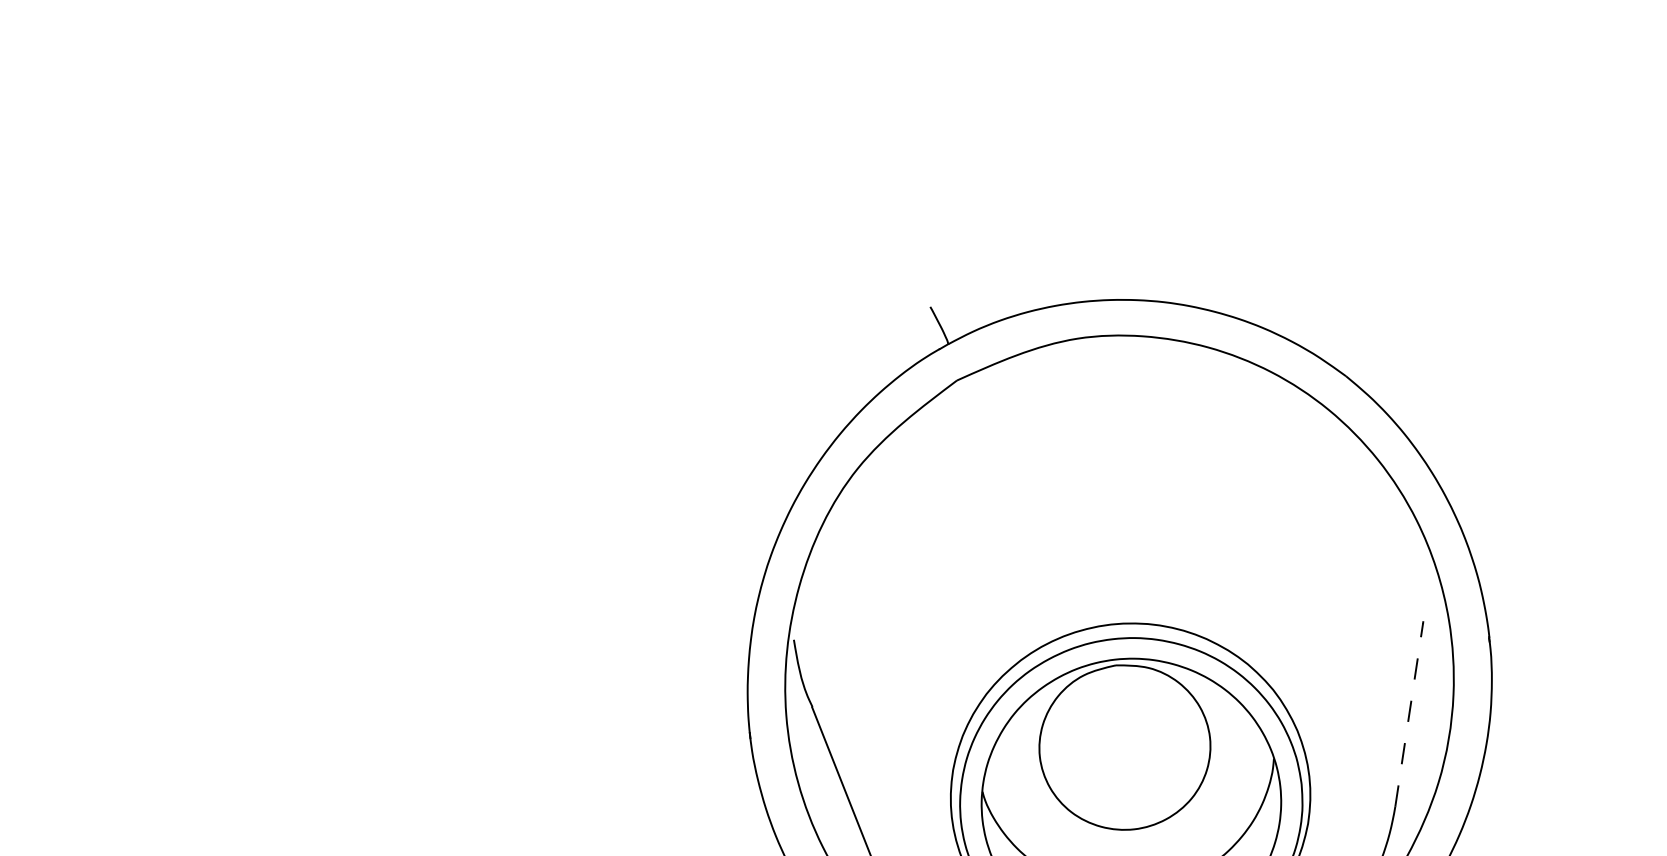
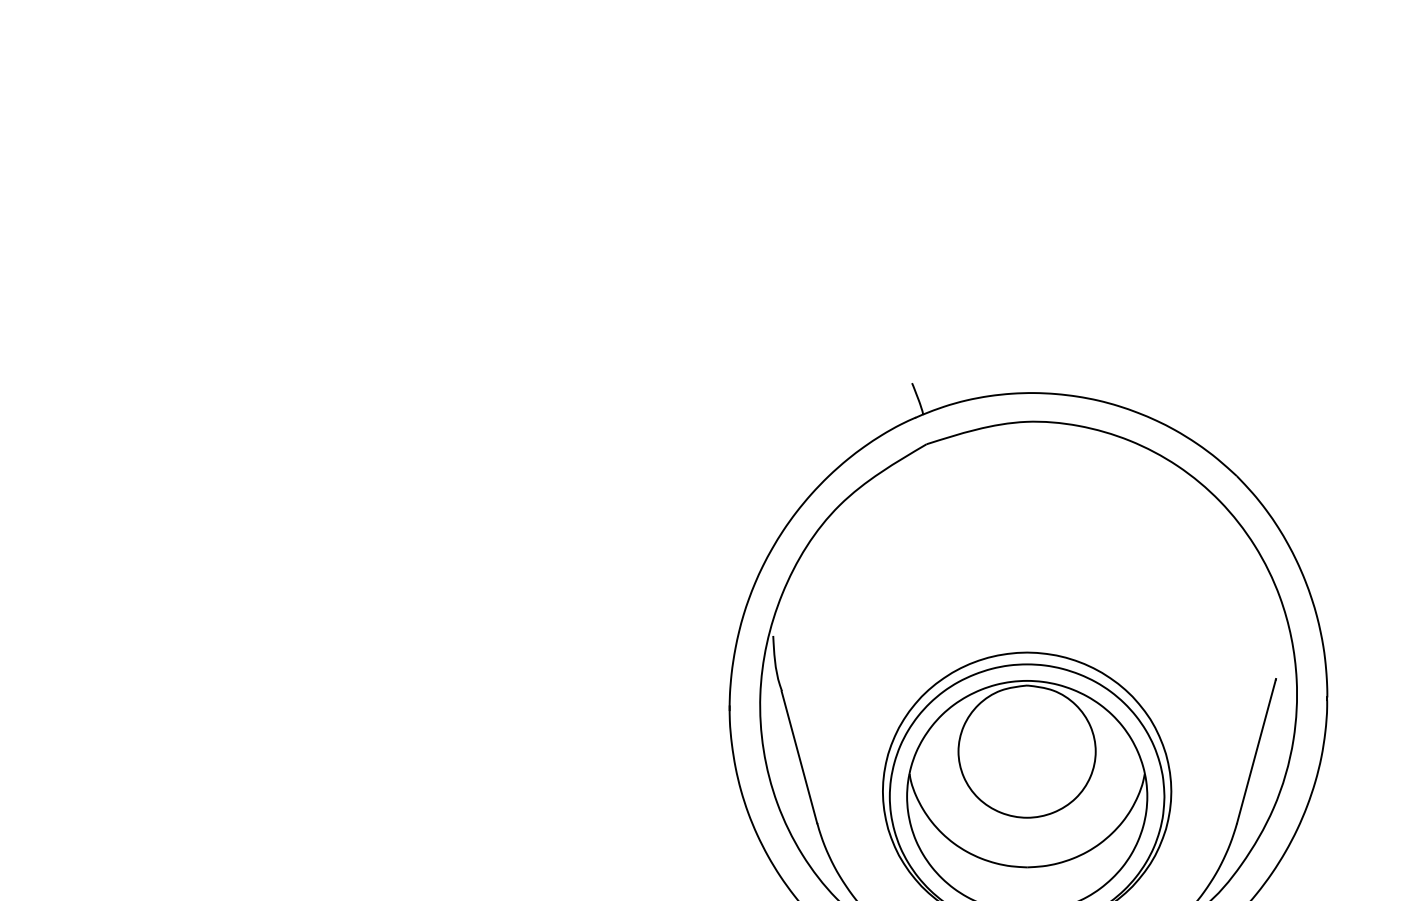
line: (1409, 714) -> (1256, 751), dashed -> solid

